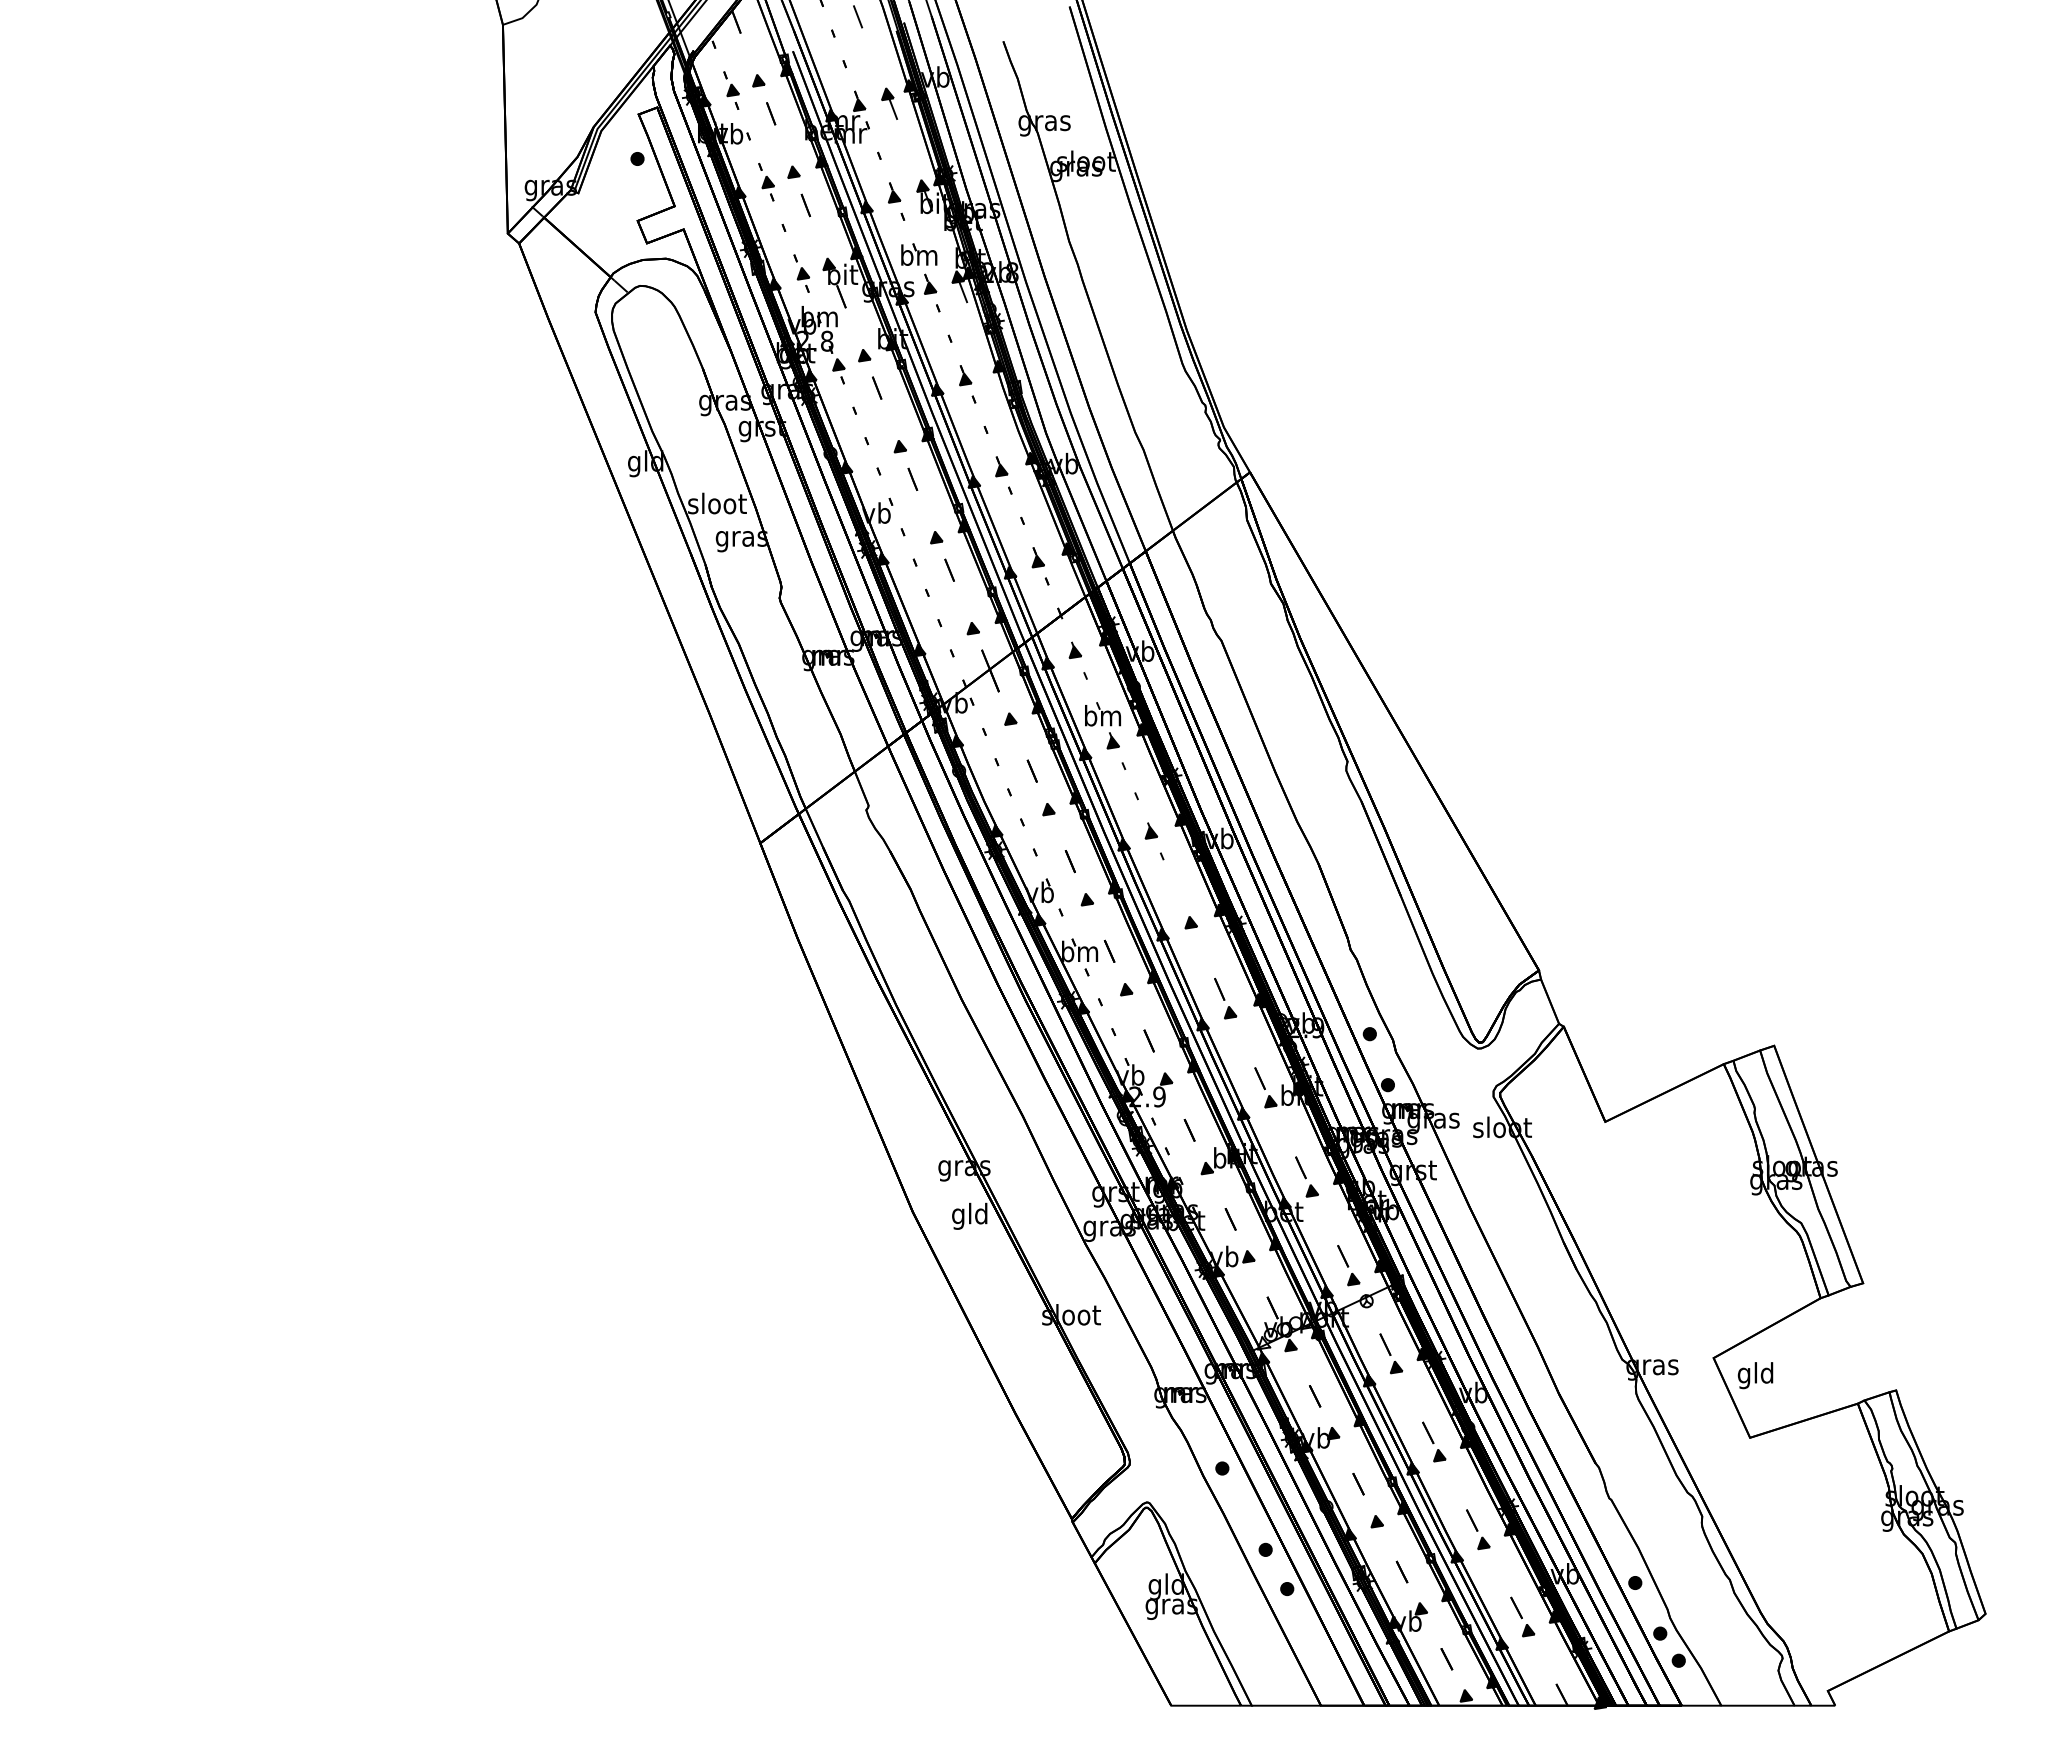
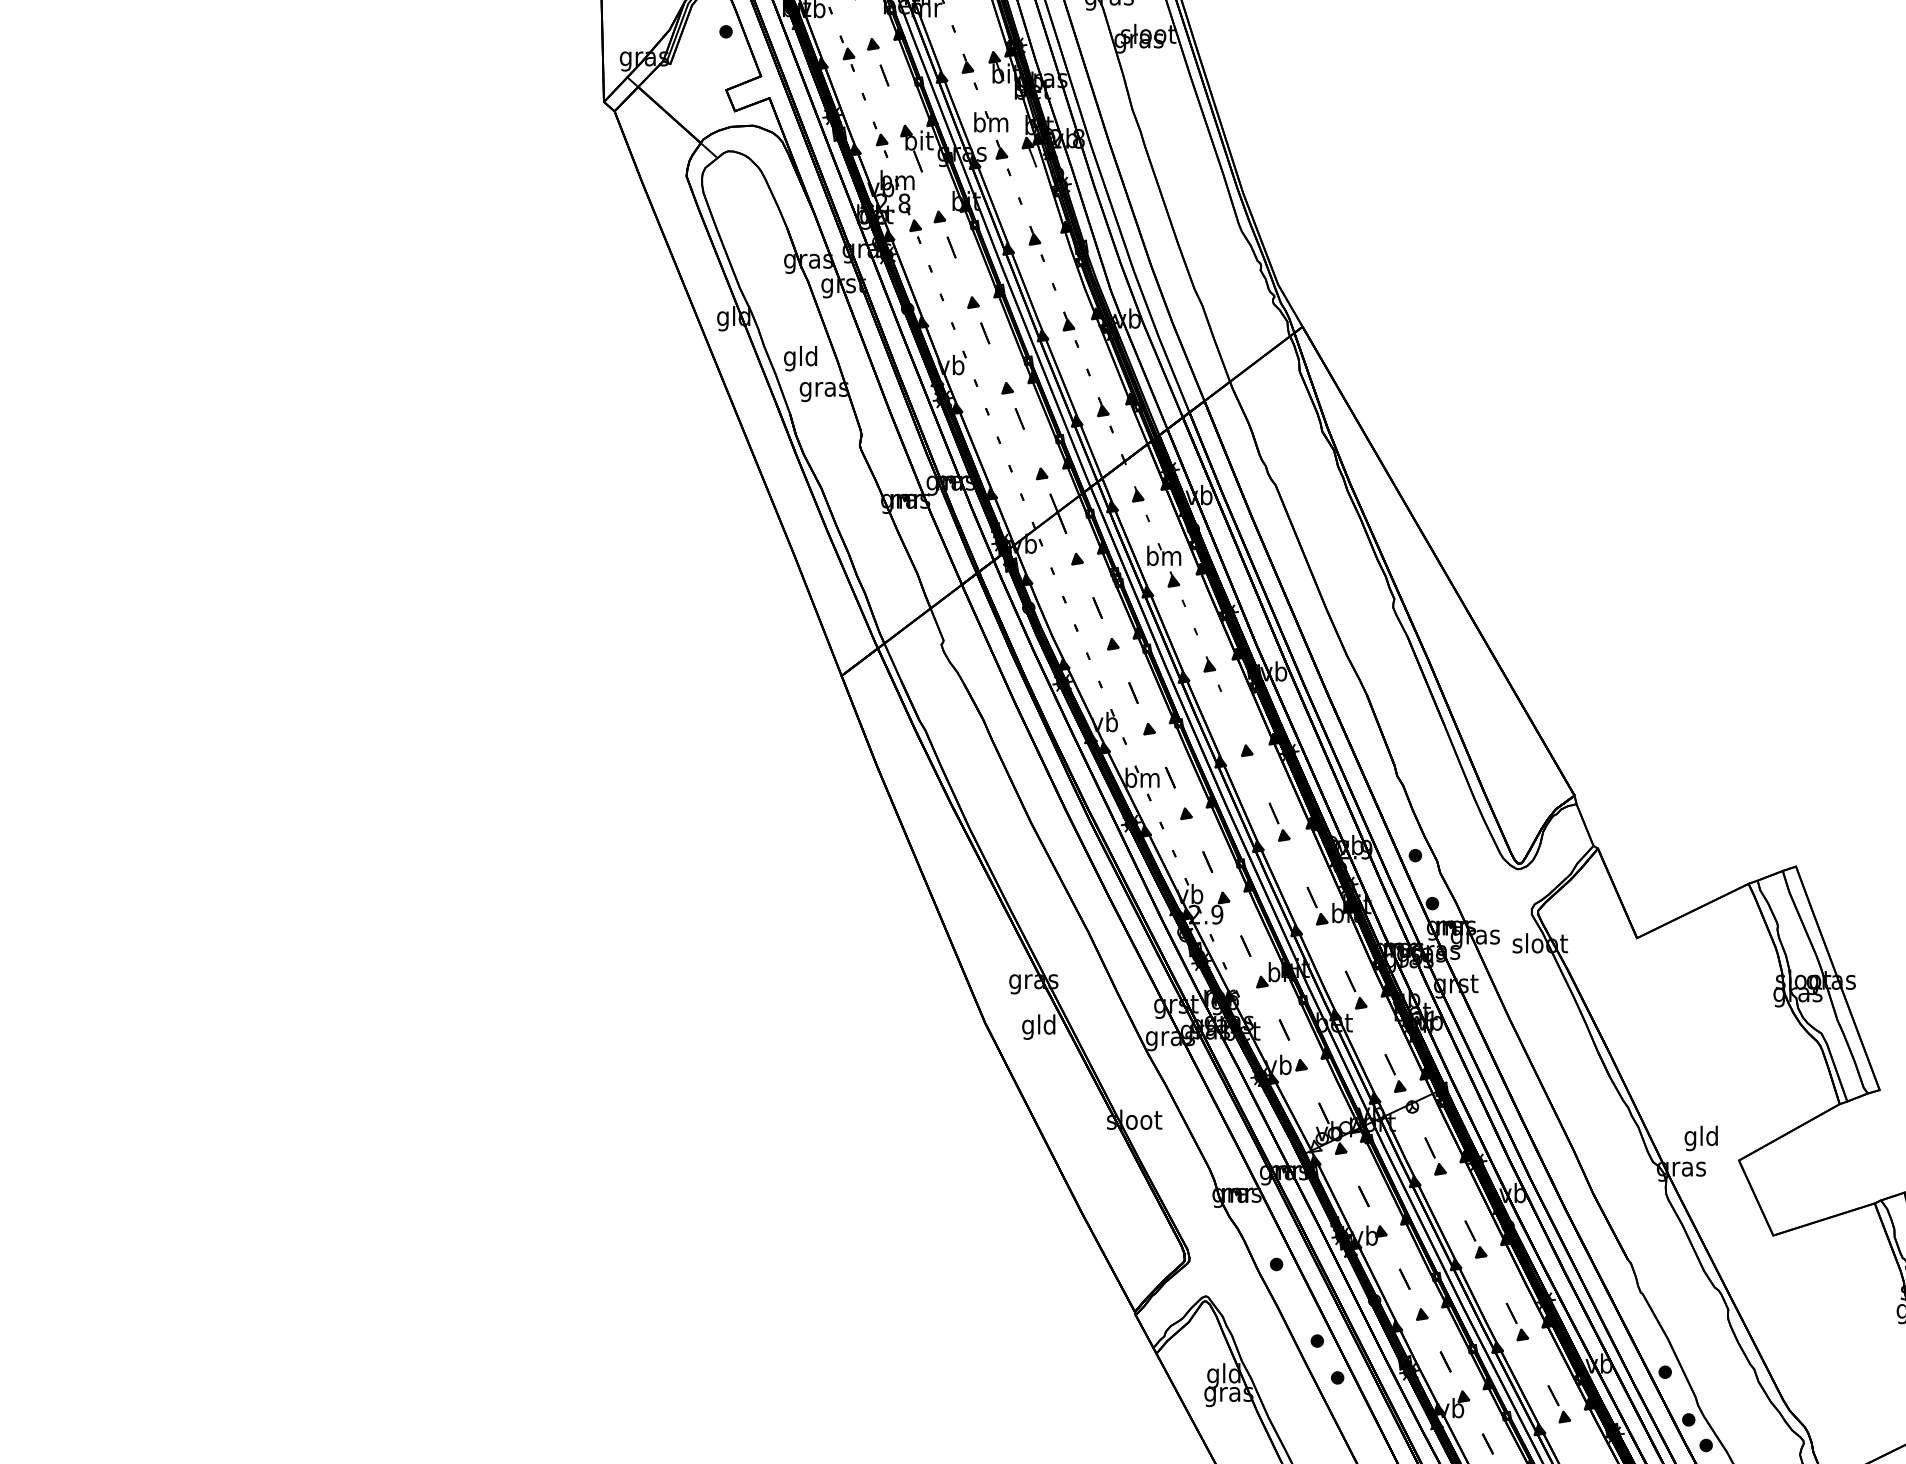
text: (717, 505) -> (801, 357), sloot -> gld
text: (1755, 1375) -> (1701, 1138), moved

